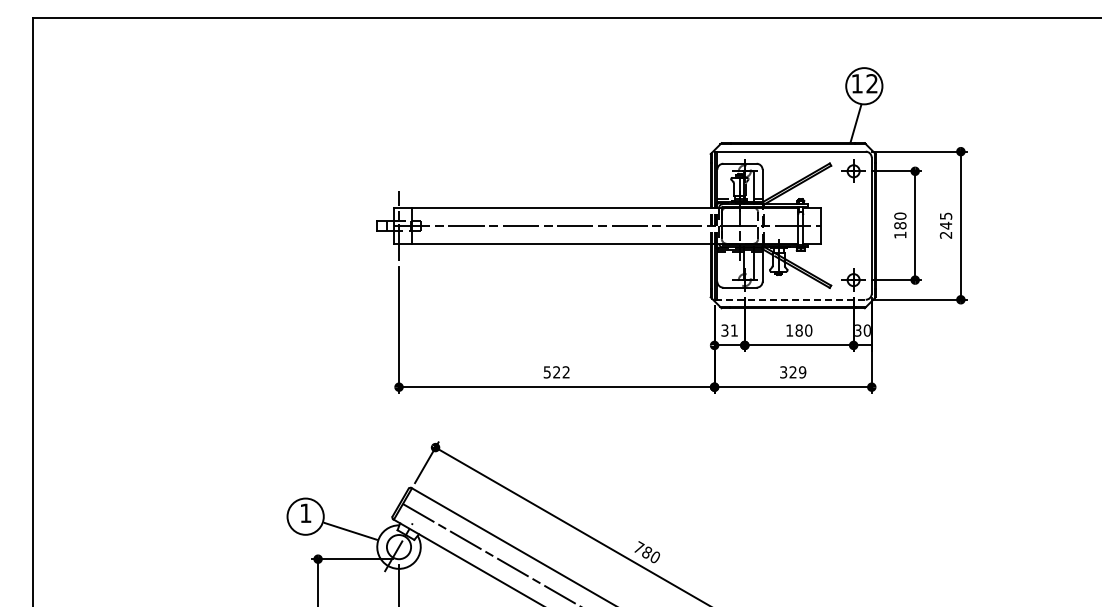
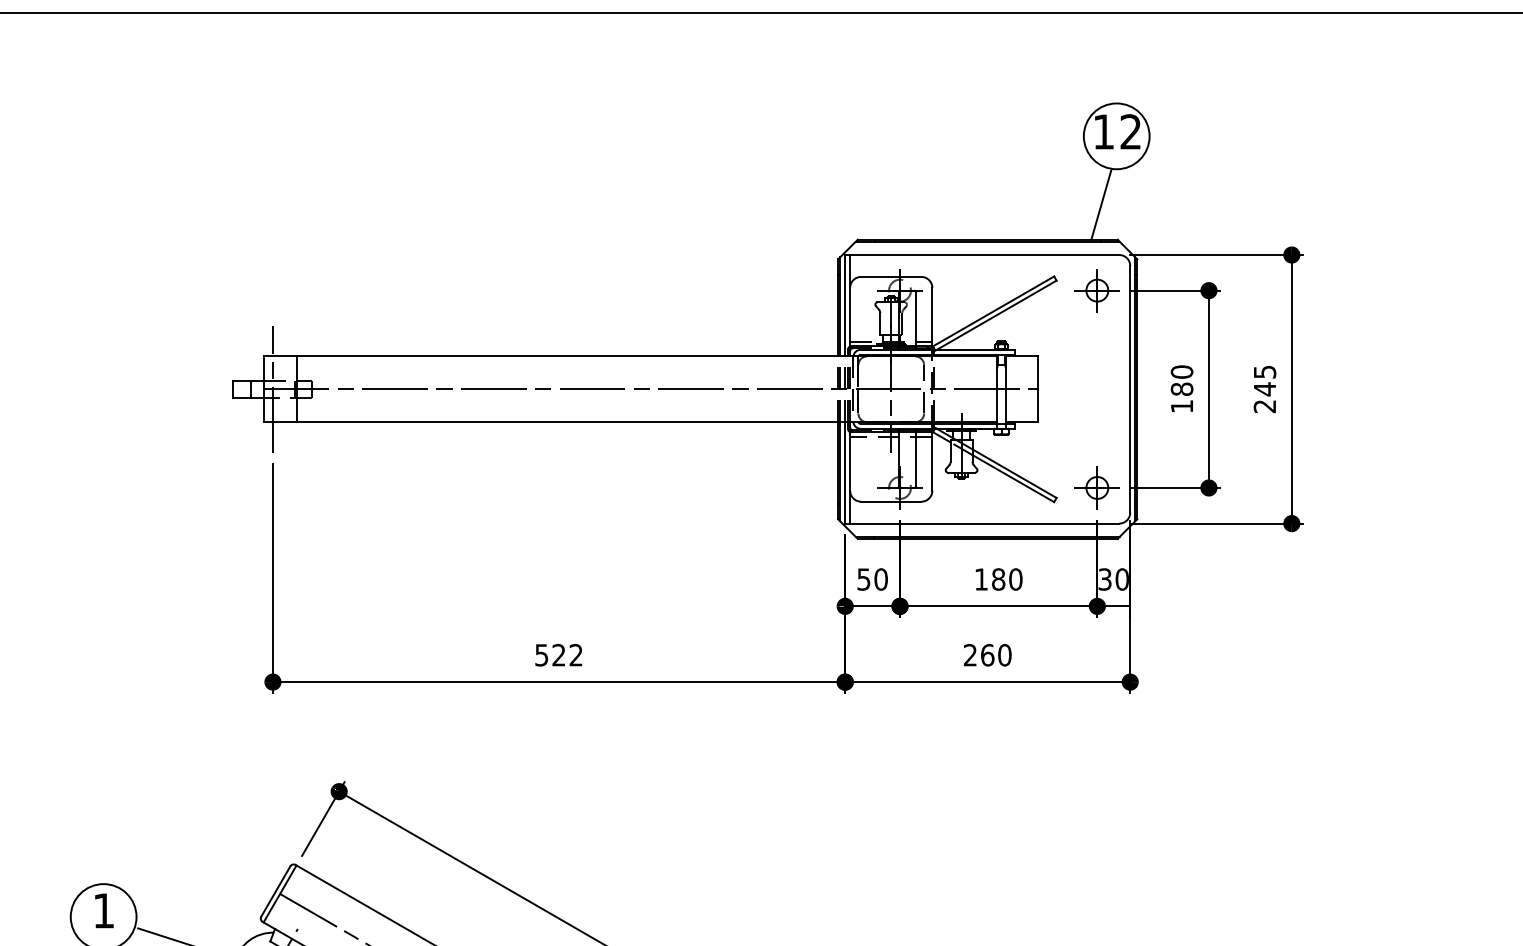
line: (790, 299) -> (982, 523), dashed -> solid
text: (729, 330) -> (872, 579), 31 -> 50
text: (793, 372) -> (988, 655), 329 -> 260

